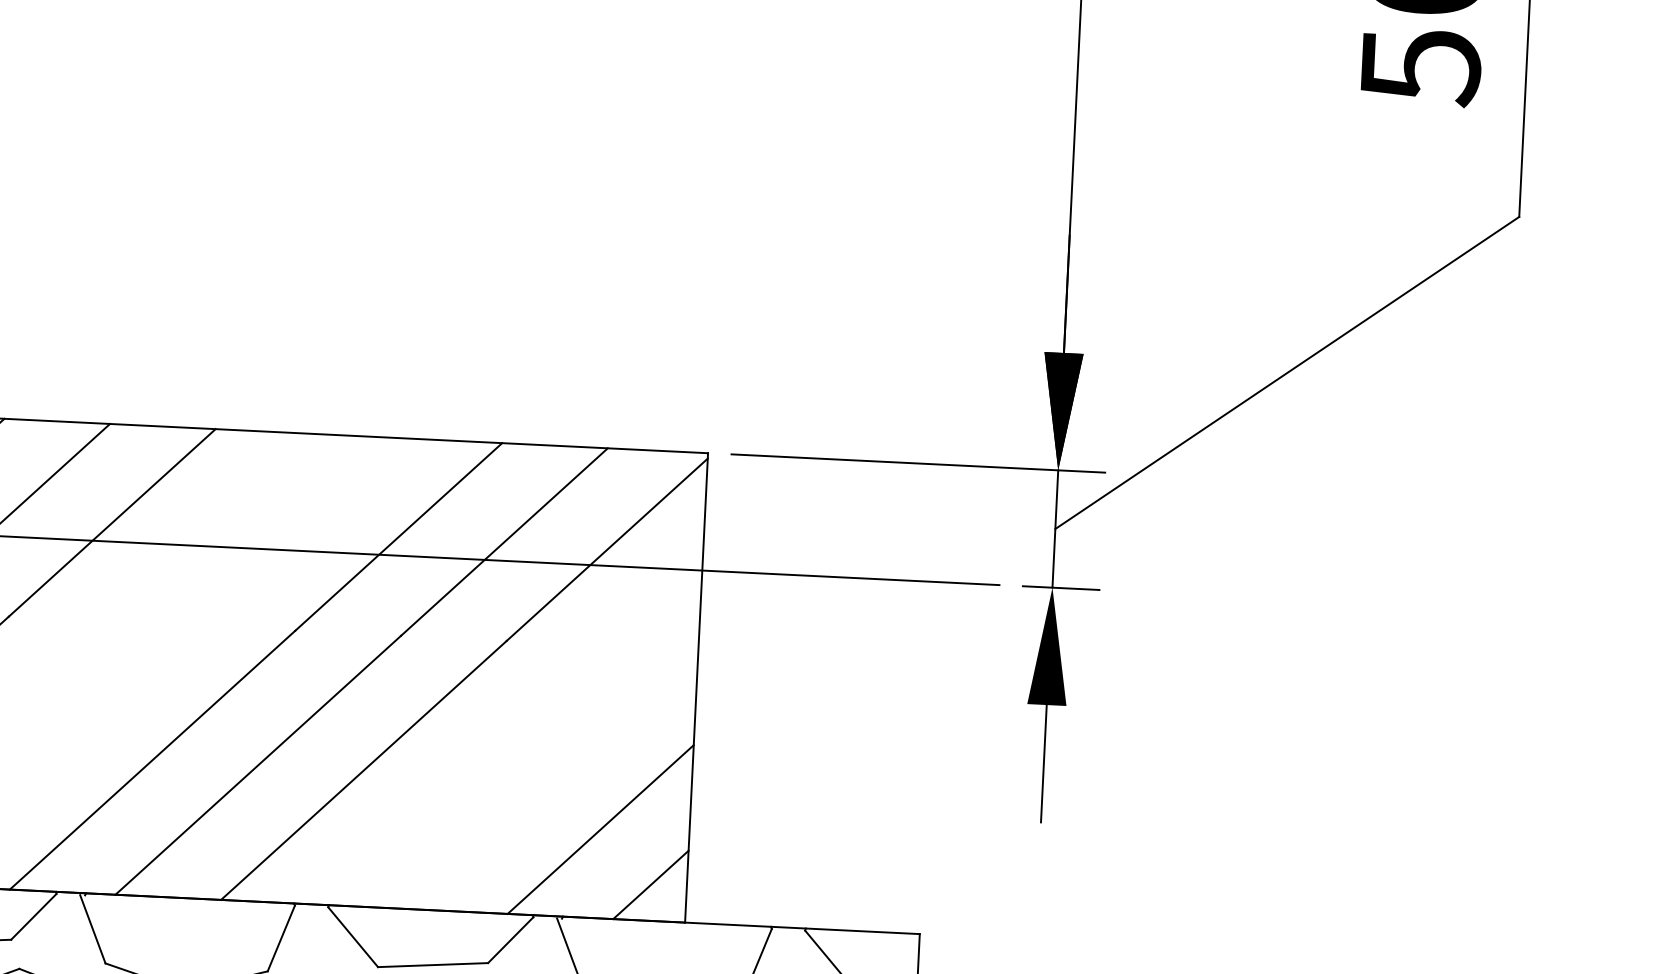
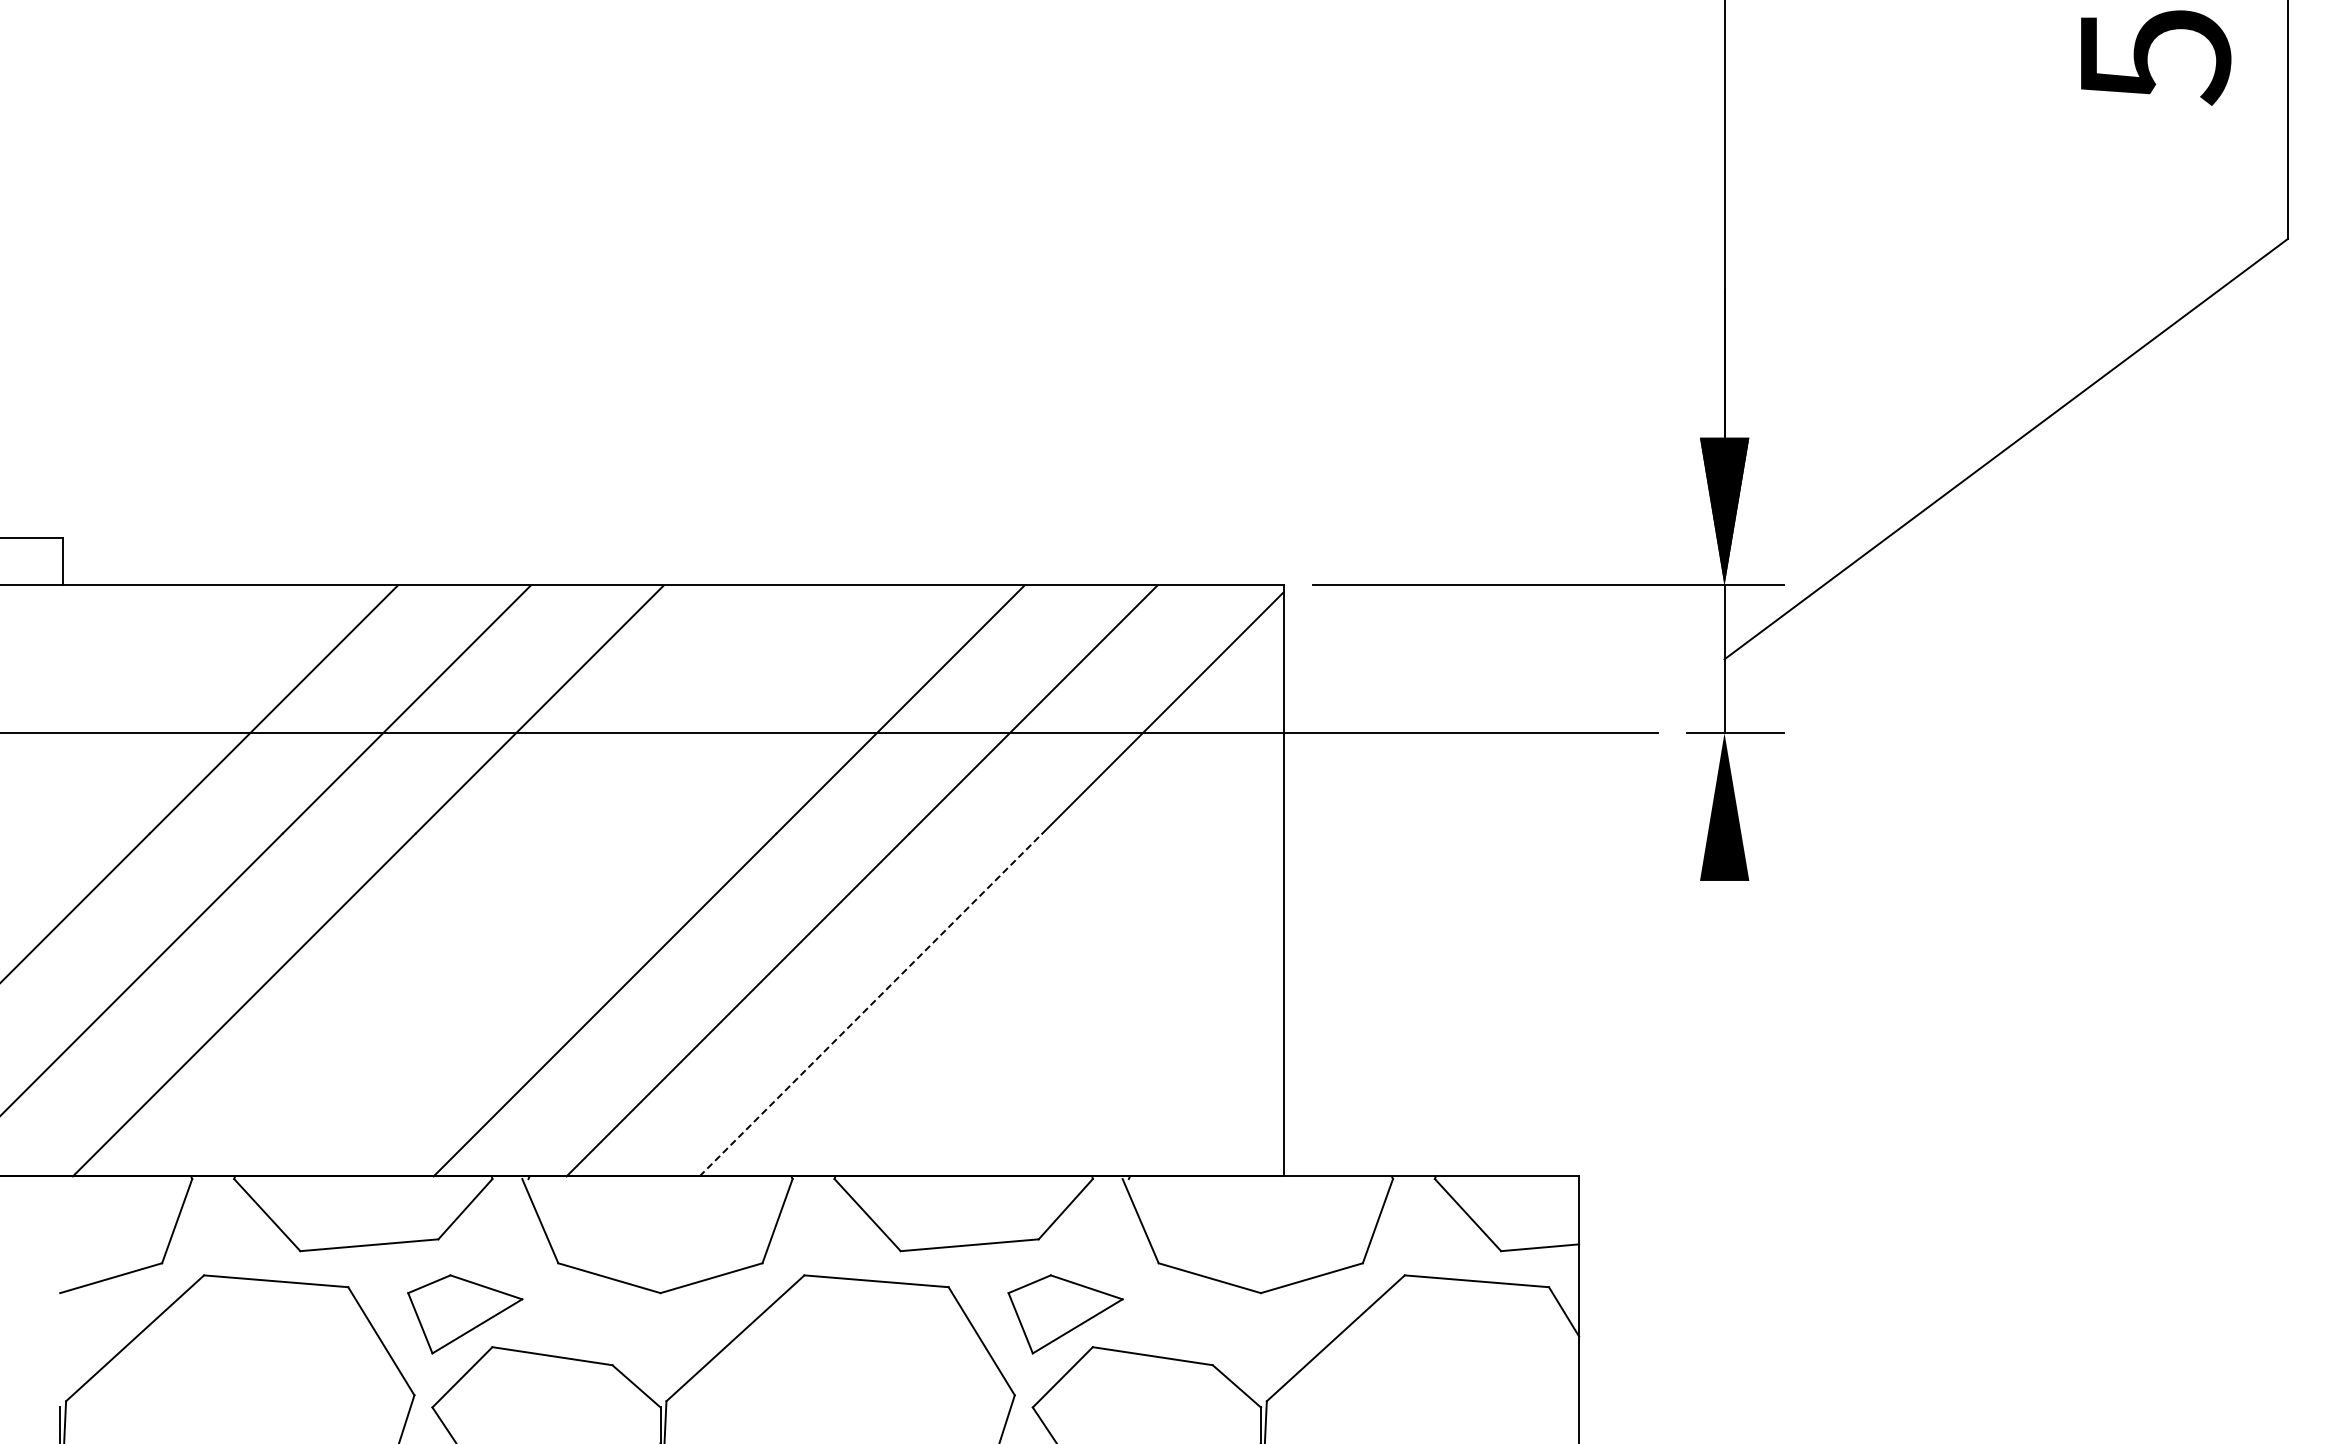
line: (1043, 763) -> (1724, 954), removed
line: (364, 770) -> (871, 1004), solid -> dashed
line: (600, 829) -> (1171, 1064), removed
line: (650, 885) -> (1238, 1131), removed

